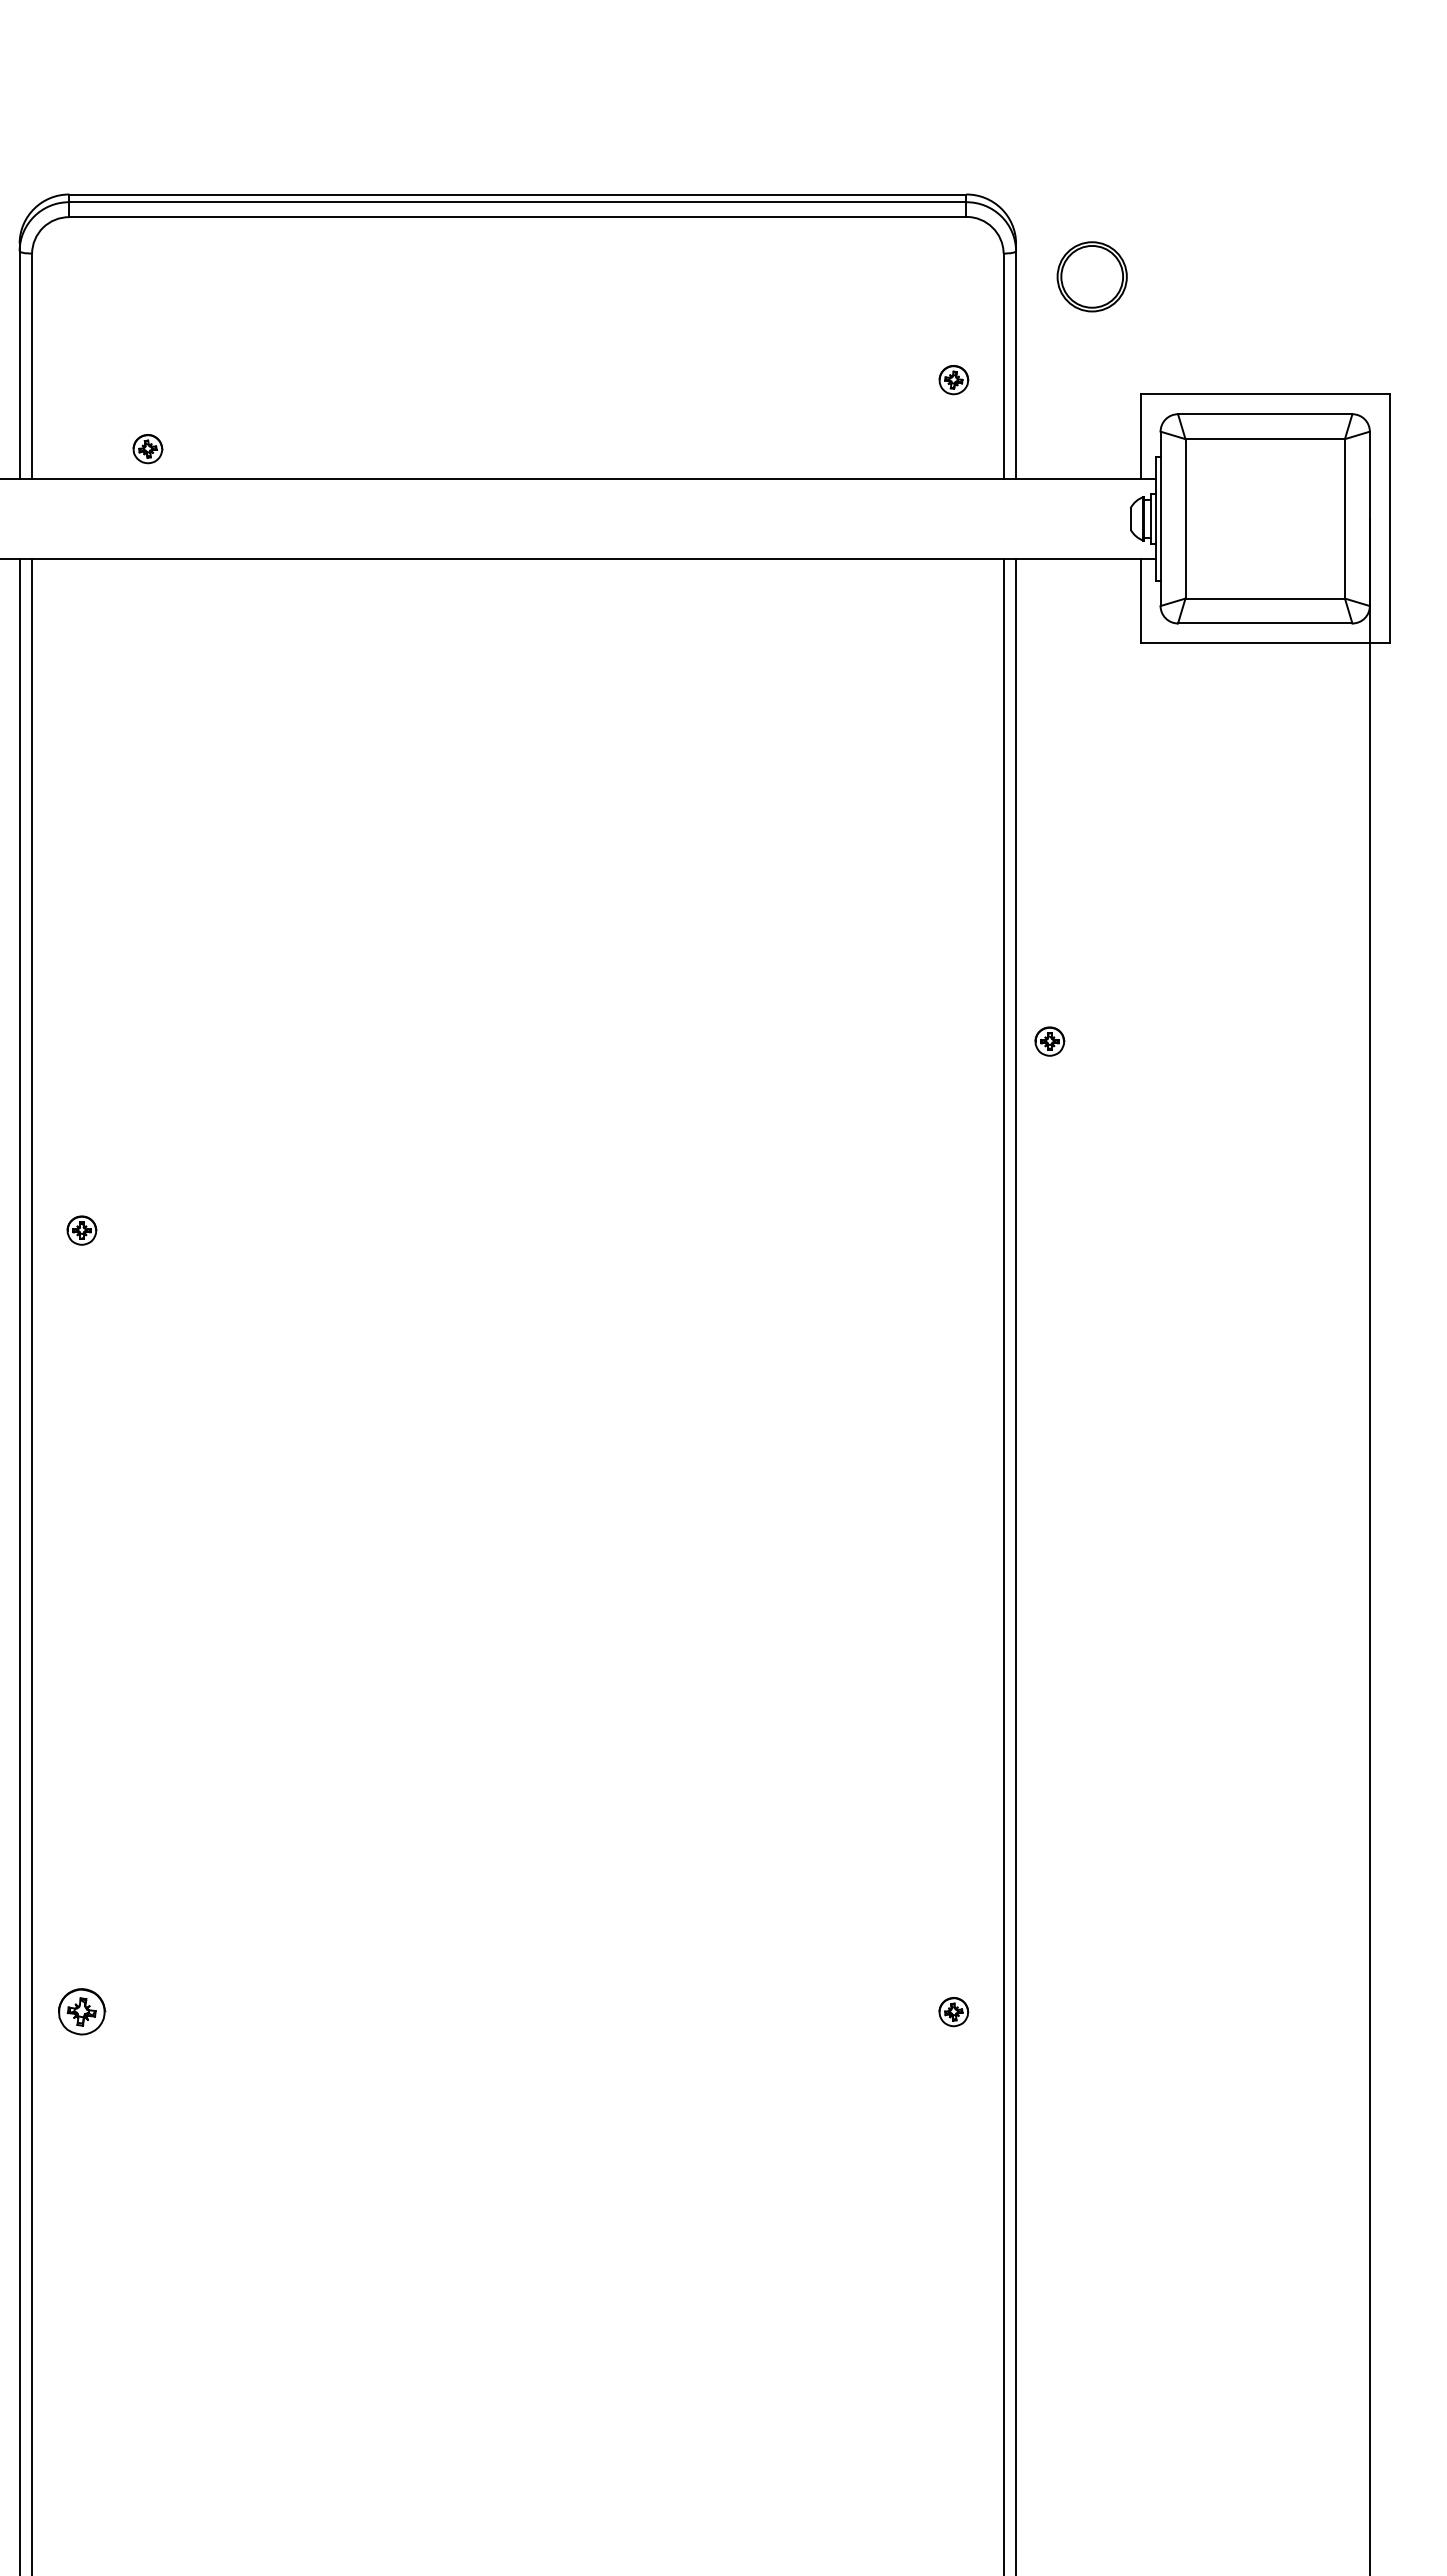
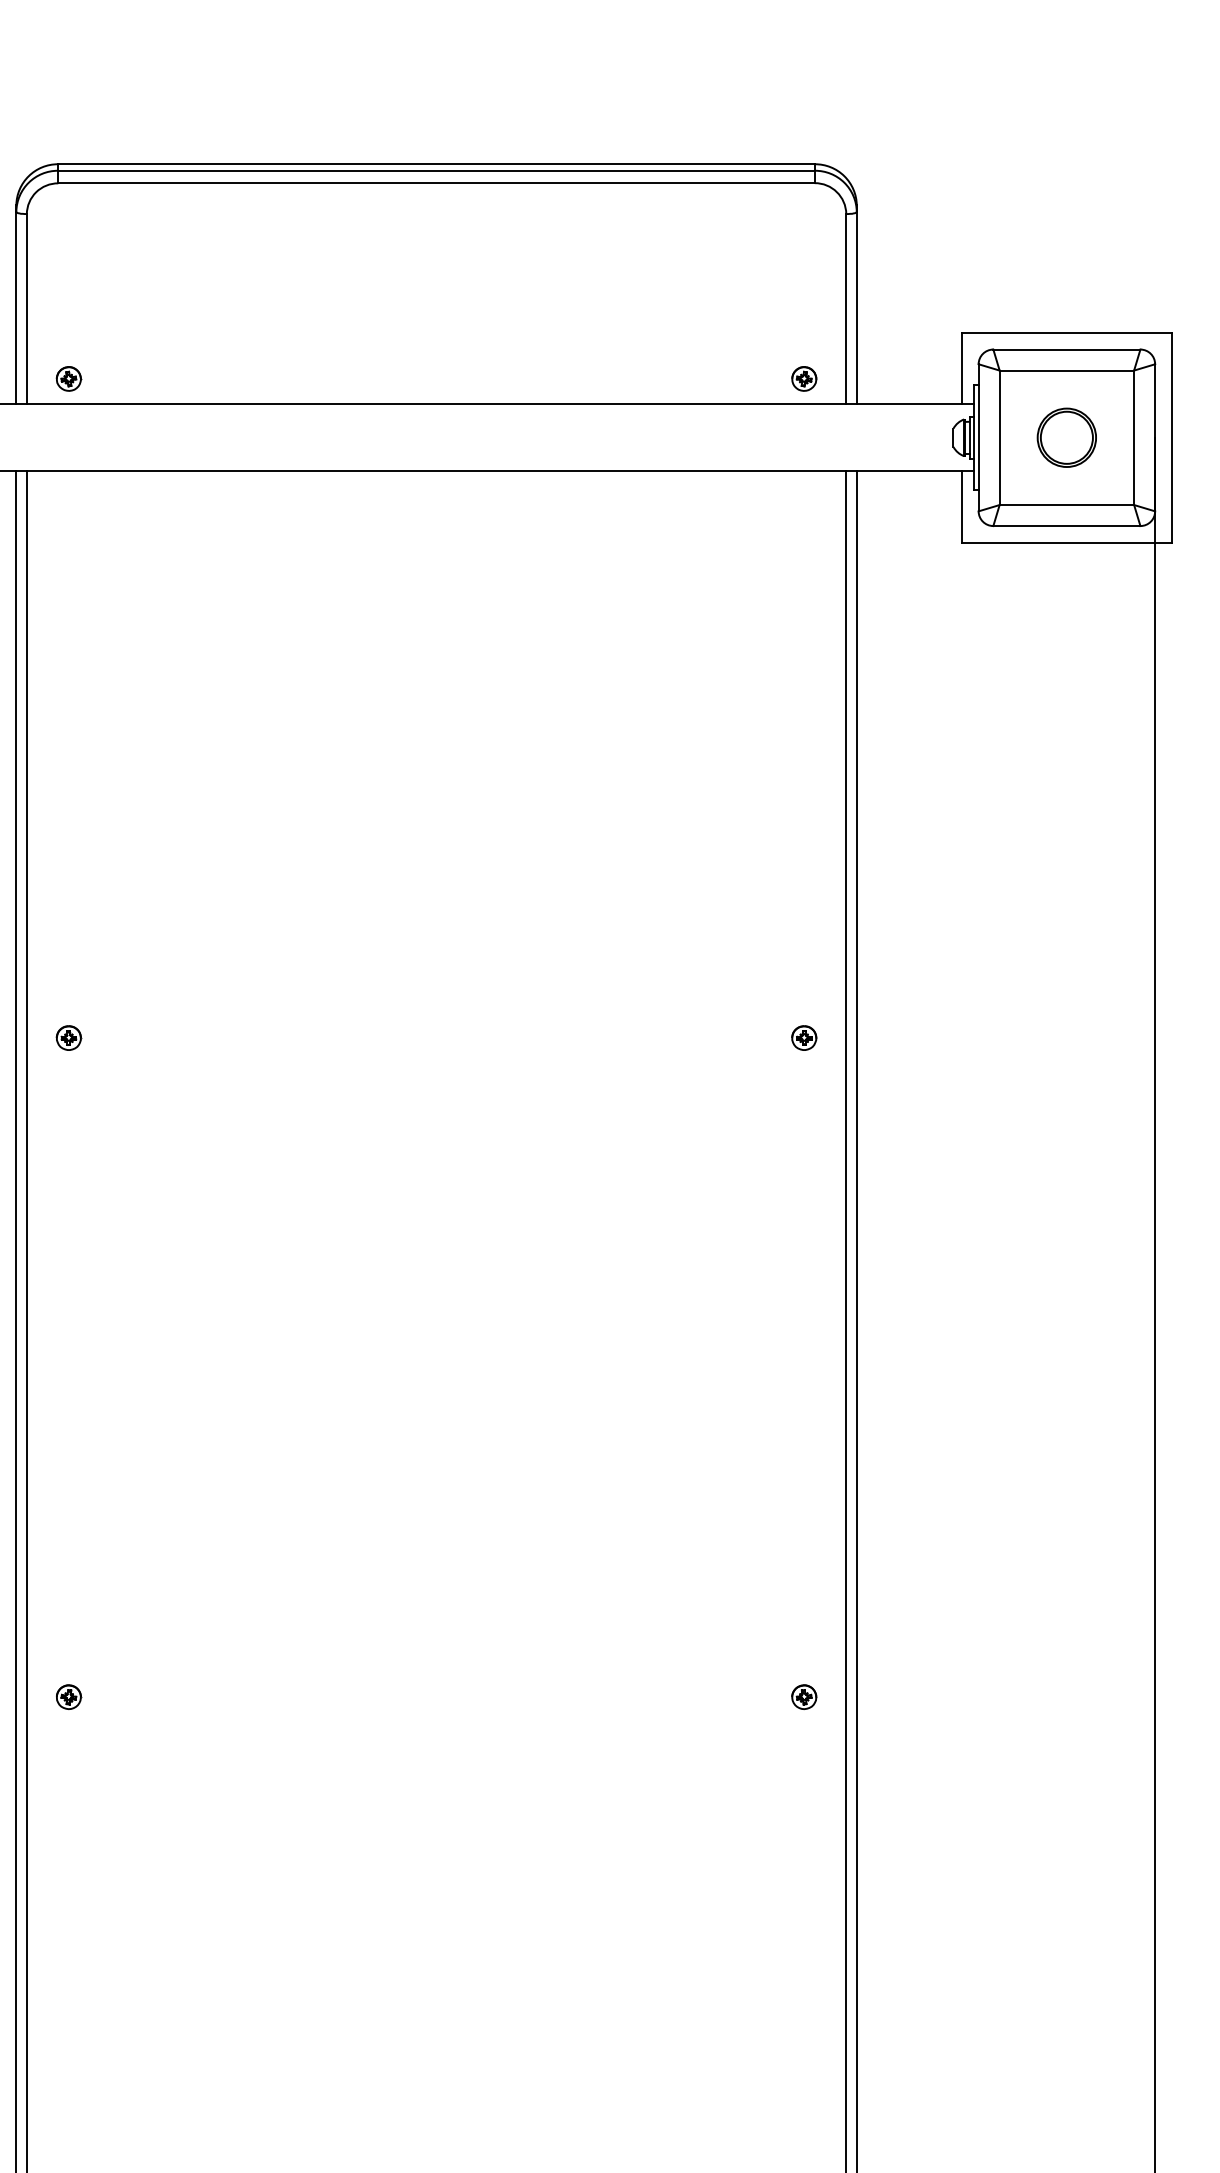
part: (1091, 276) -> (1066, 437), moved
part: (953, 380) -> (803, 379), moved
part: (147, 449) -> (68, 379), moved
part: (1049, 1041) -> (803, 1038), moved
part: (81, 2012) -> (68, 1697), size x0.62

